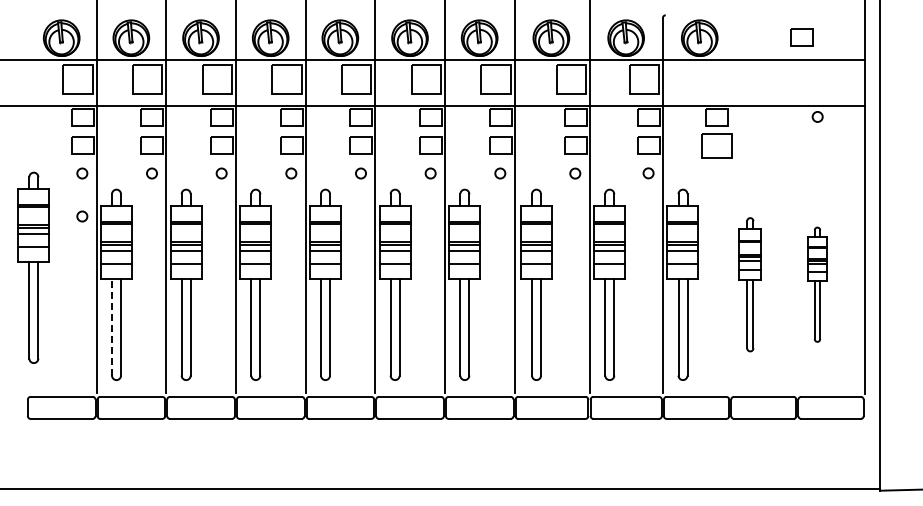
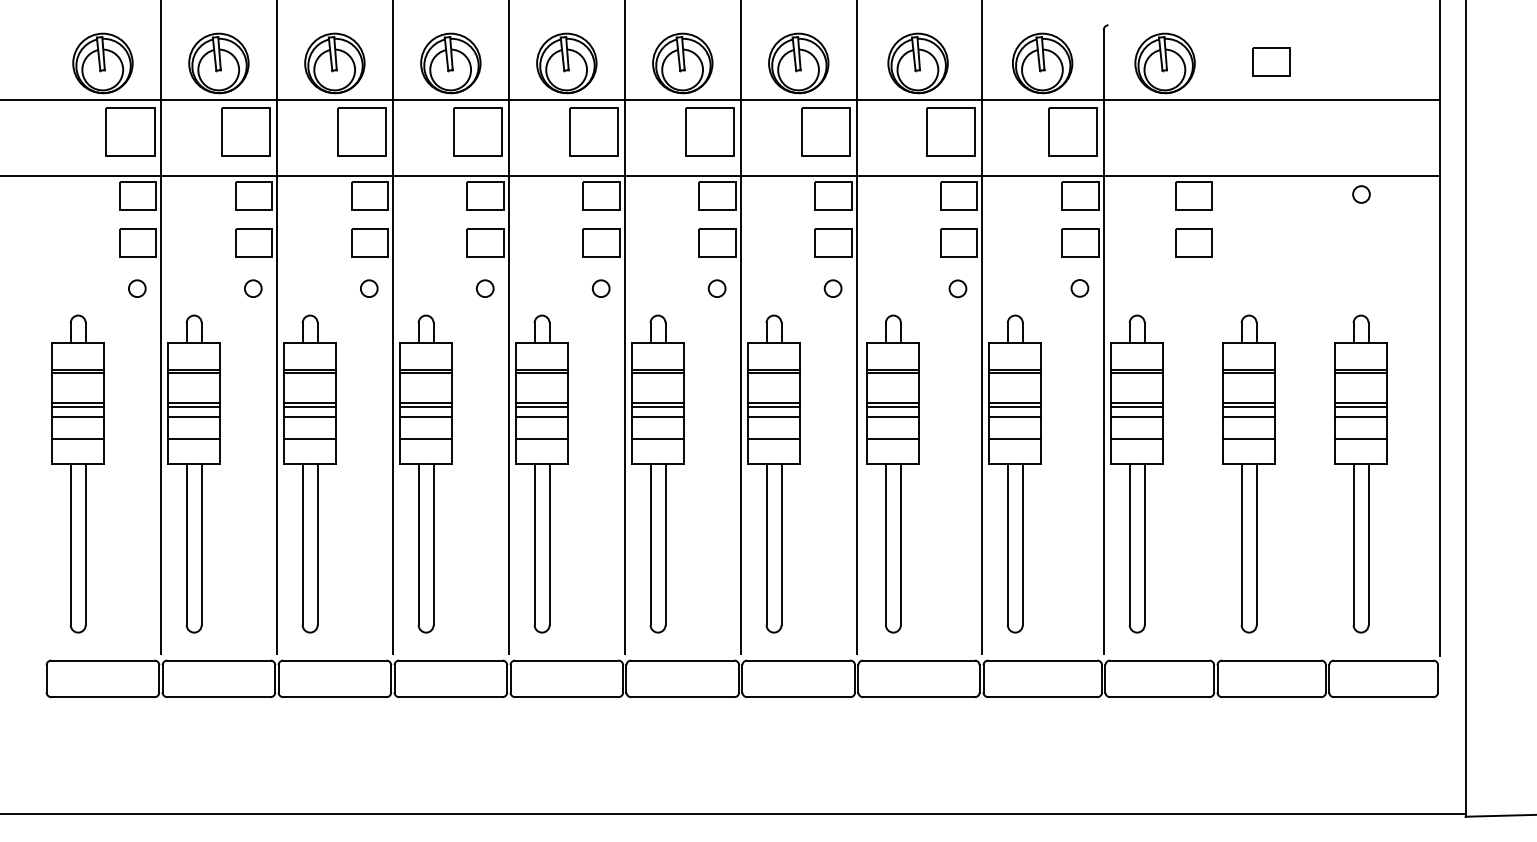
part: (801, 37) -> (1271, 62), moved
part: (716, 145) -> (1192, 242), size x0.71
circle: (82, 216) -> (137, 360), removed
part: (33, 267) -> (77, 473), moved
part: (750, 284) -> (1249, 473), size x1.43
part: (817, 284) -> (1361, 473), size x1.67
line: (112, 326) -> (187, 543), dashed -> solid

